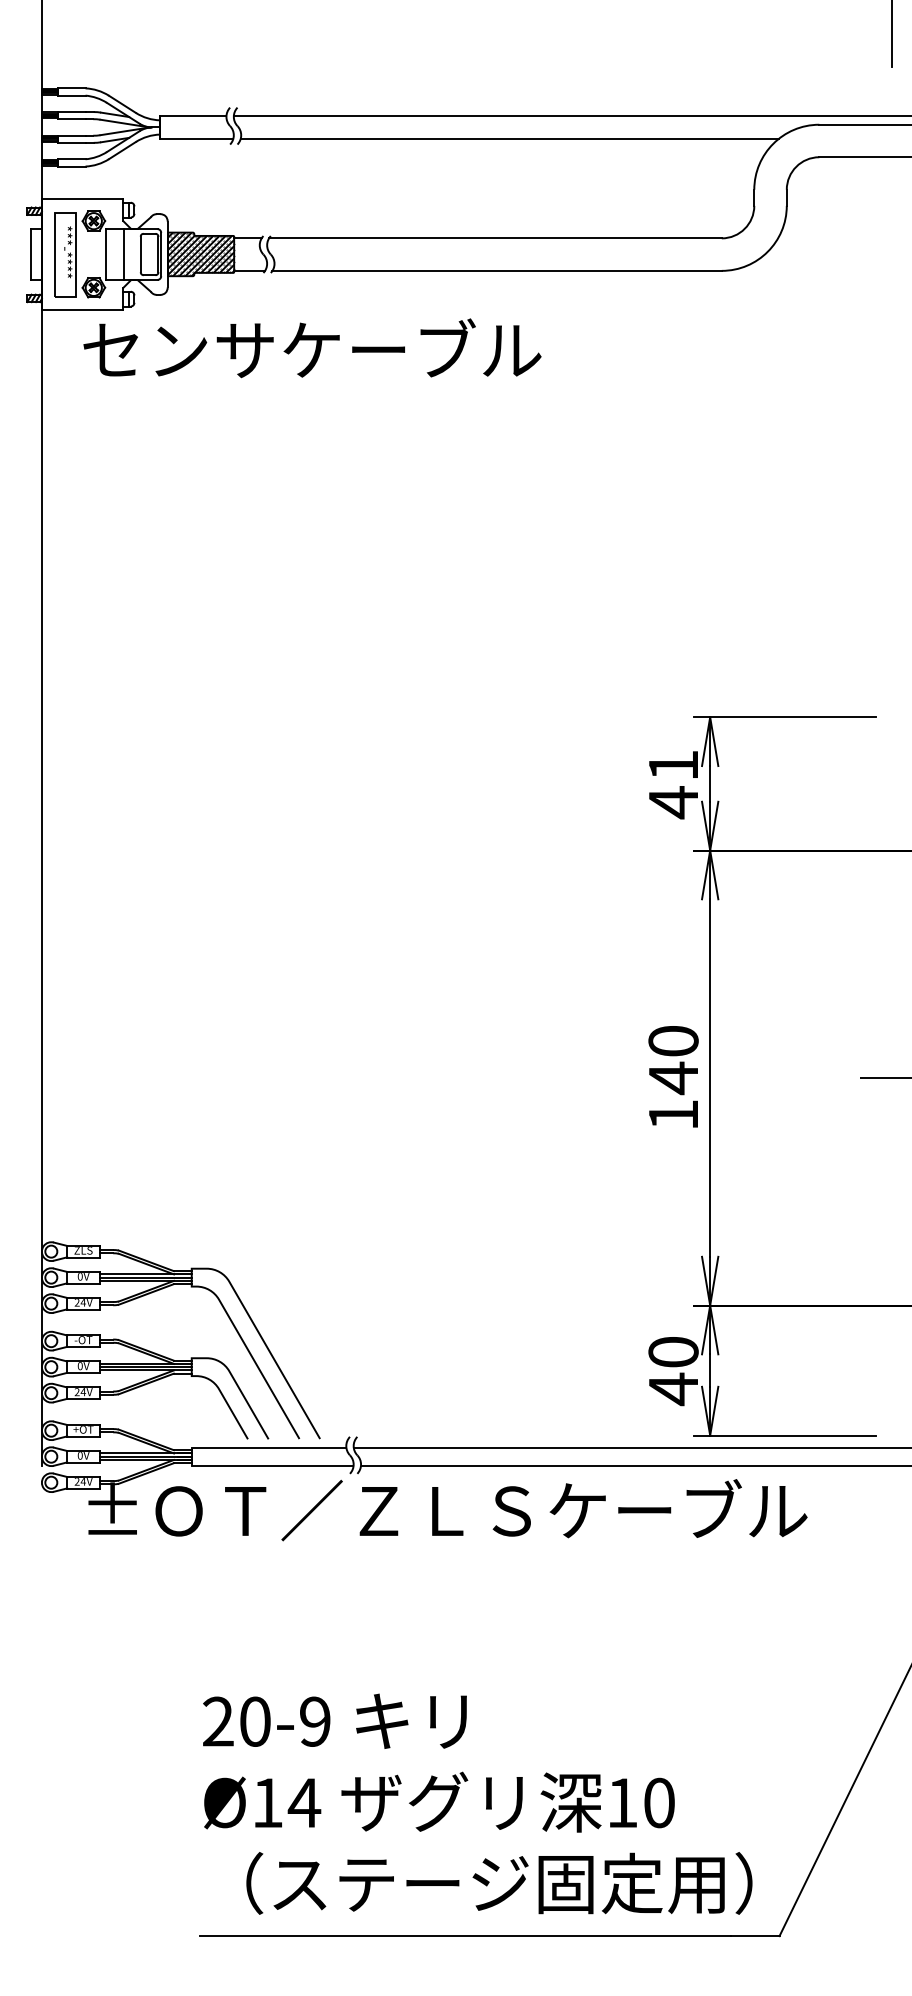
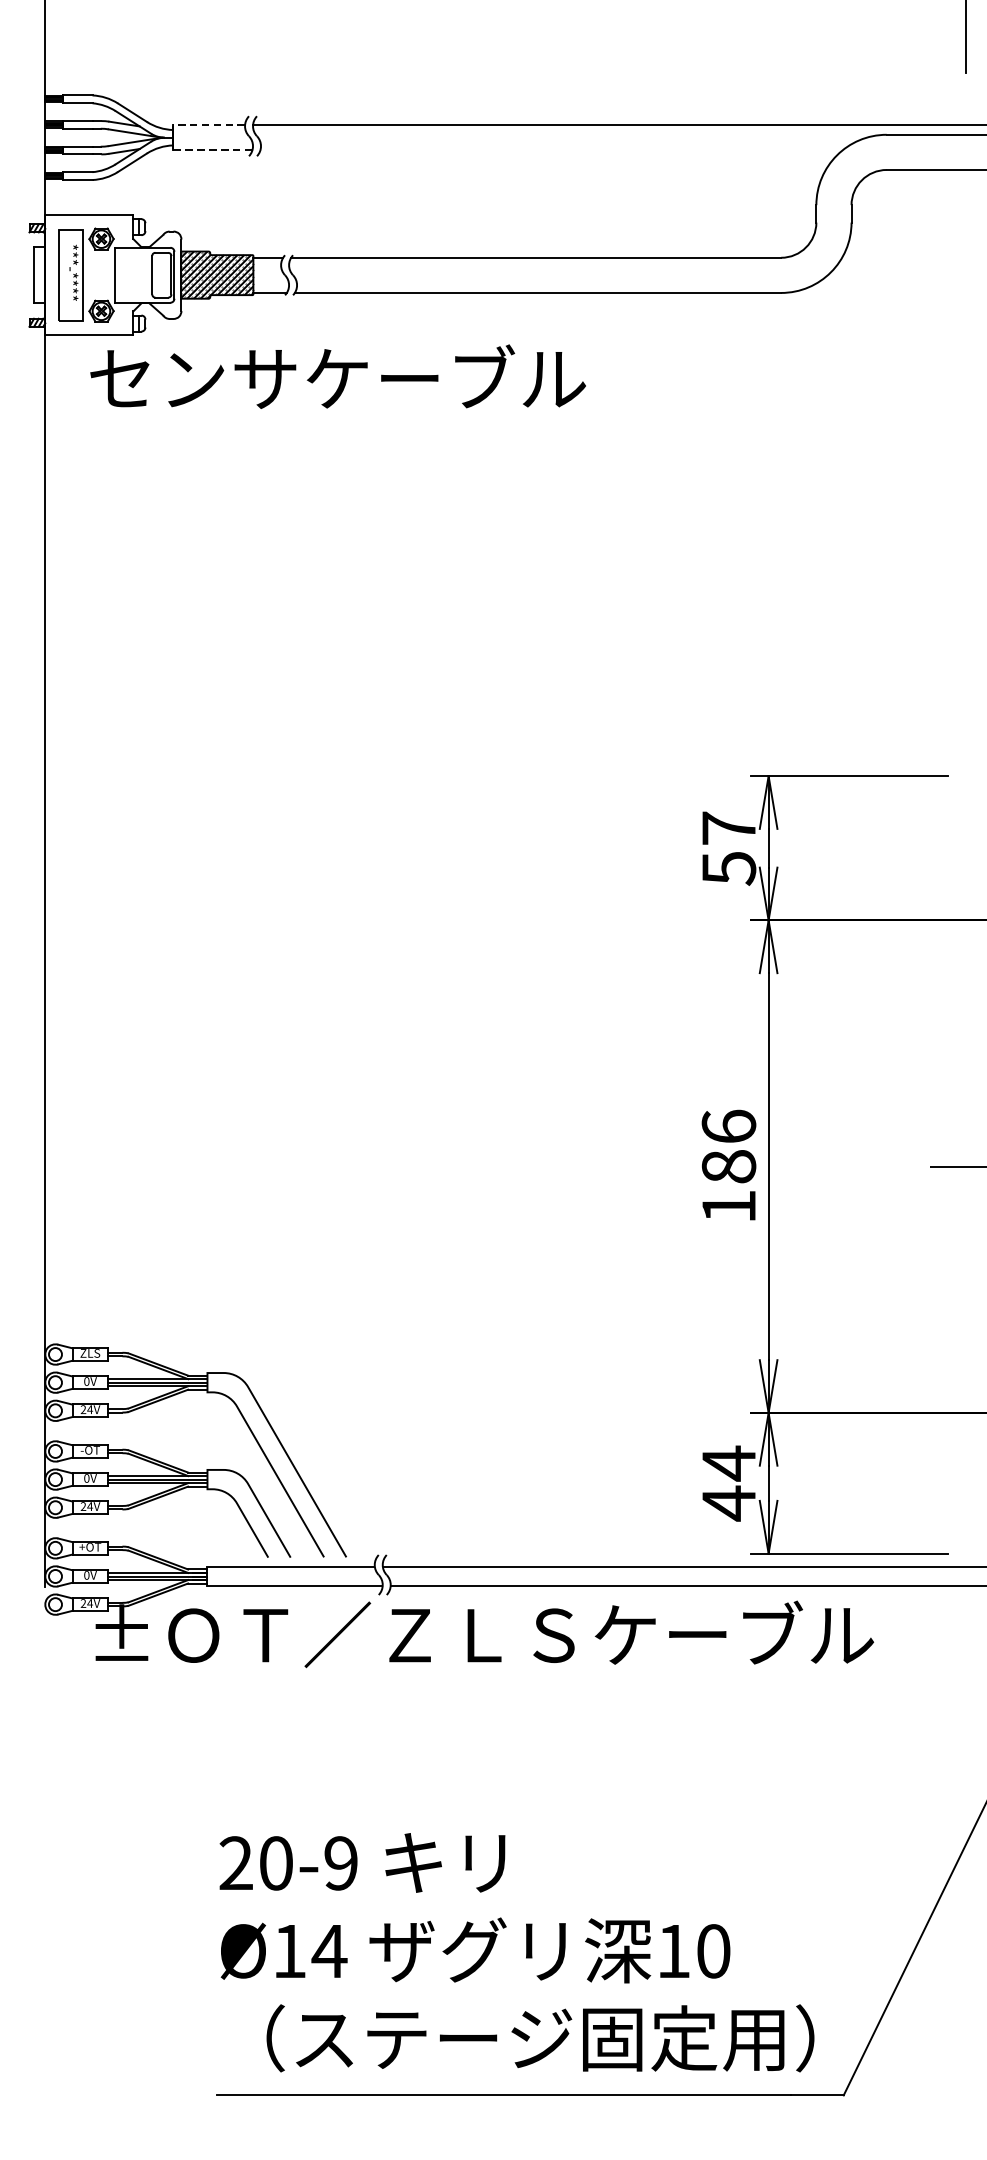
line: (192, 115) -> (208, 124), solid -> dashed
line: (196, 138) -> (212, 149), solid -> dashed
line: (509, 138) -> (551, 149), removed
line: (123, 254) -> (133, 275), removed
text: (673, 784) -> (728, 848), 41 -> 57
text: (673, 1060) -> (728, 1147), 140 -> 186
text: (673, 1352) -> (728, 1463), 40 -> 44

